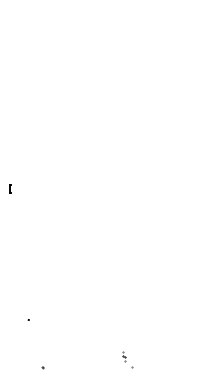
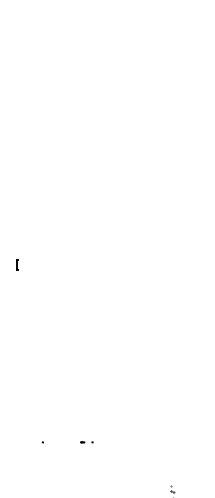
part: (61, 319) -> (87, 441), added

